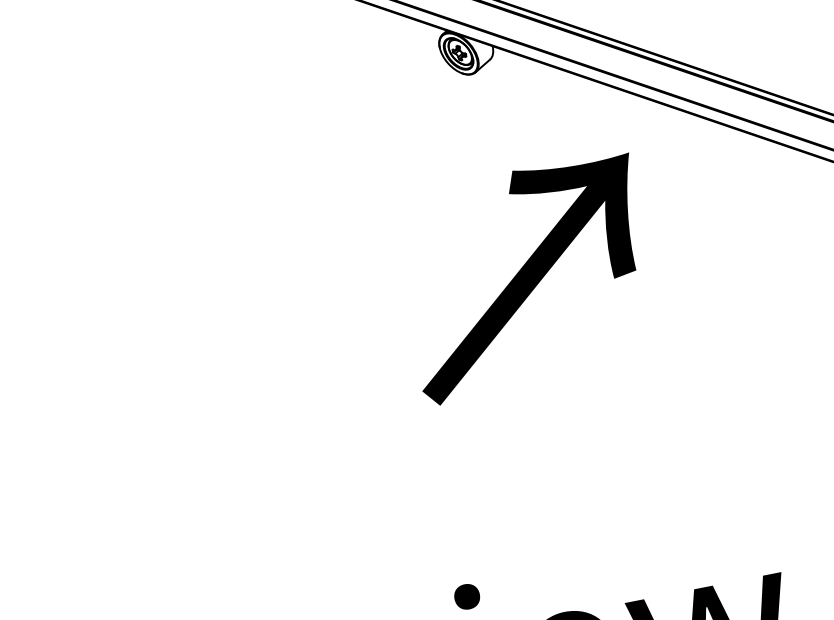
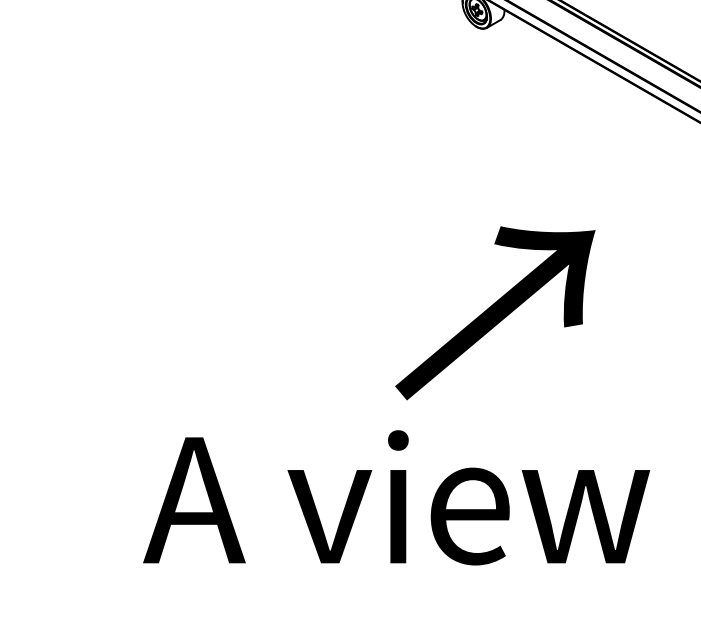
text: (527, 278) -> (495, 313), moved

